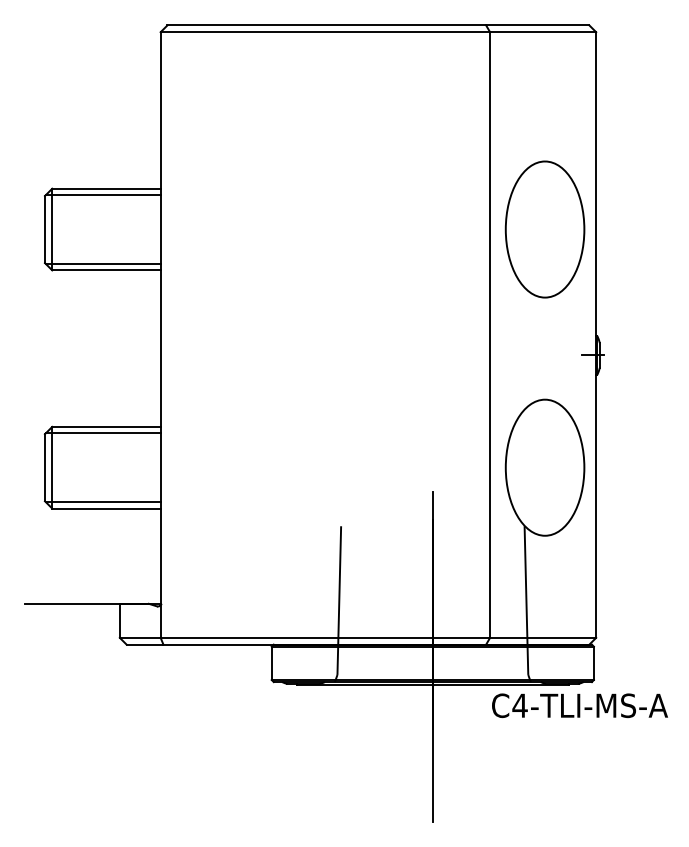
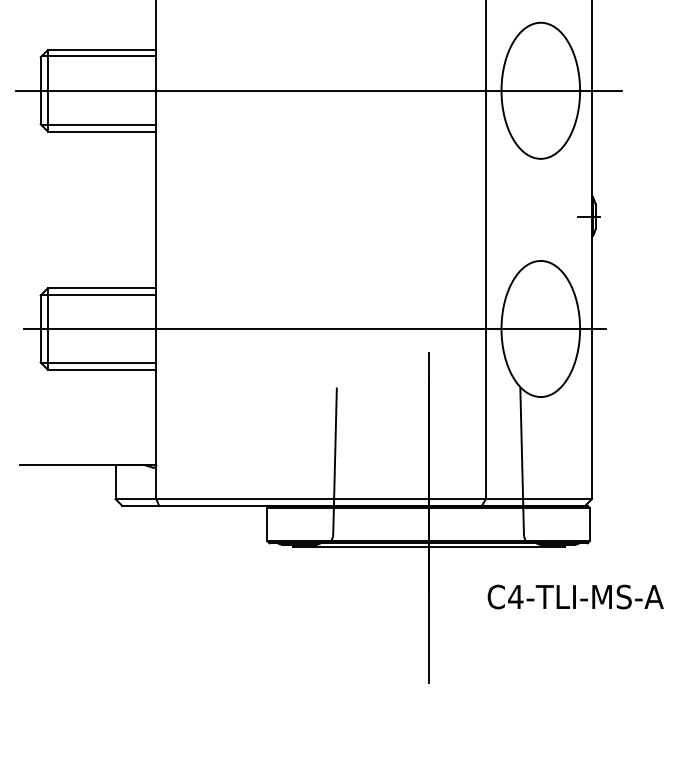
line: (322, 229) -> (318, 90), added
line: (319, 467) -> (315, 328), added
text: (579, 705) -> (575, 596), moved

